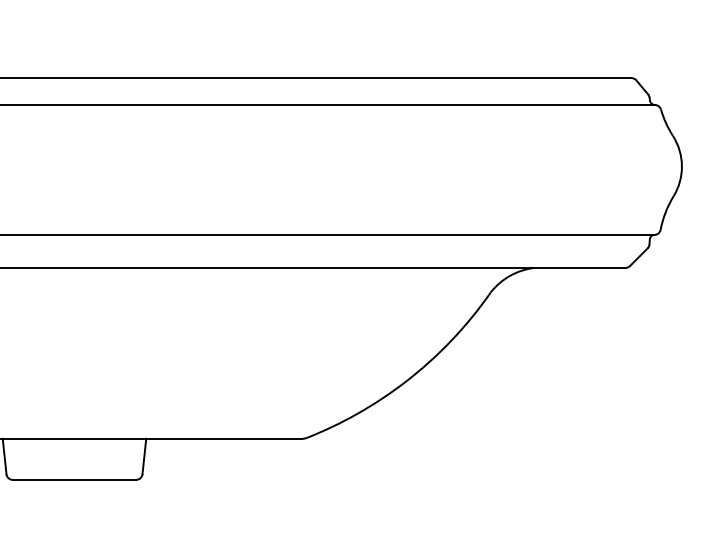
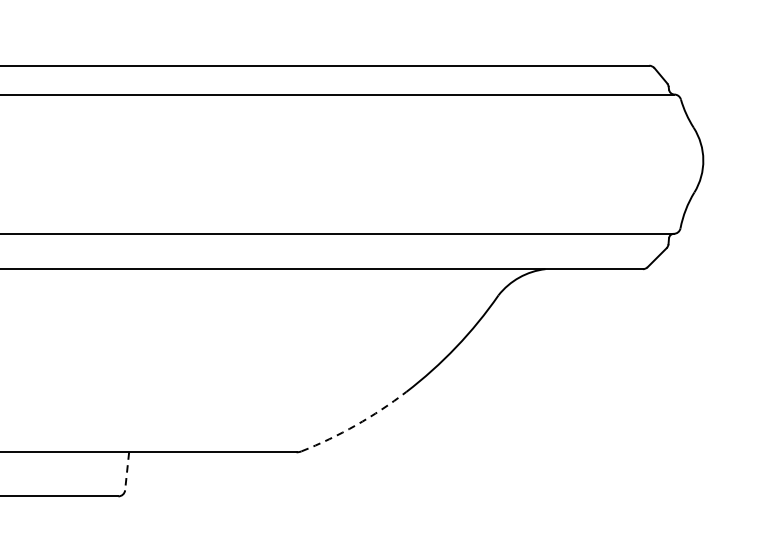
arc: (357, 413) -> (355, 425), solid -> dashed
line: (144, 456) -> (127, 471), solid -> dashed

